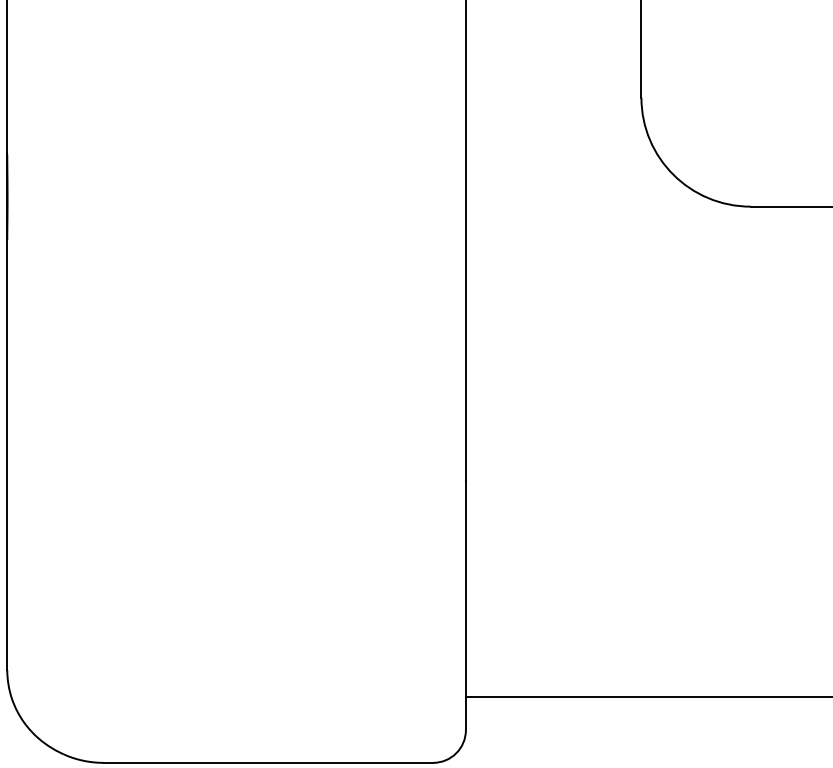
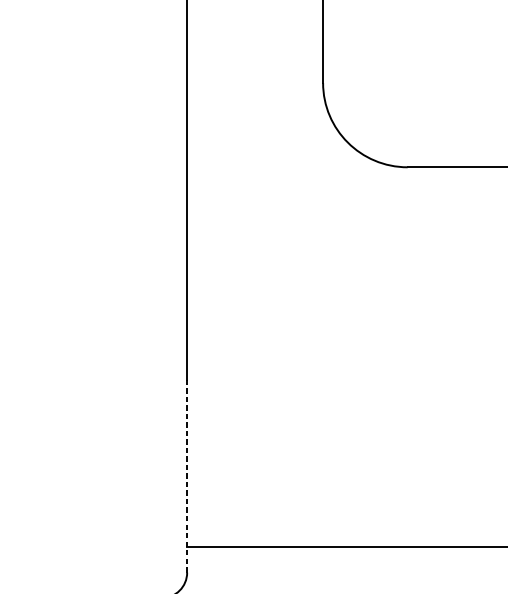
line: (465, 605) -> (186, 476), solid -> dashed

